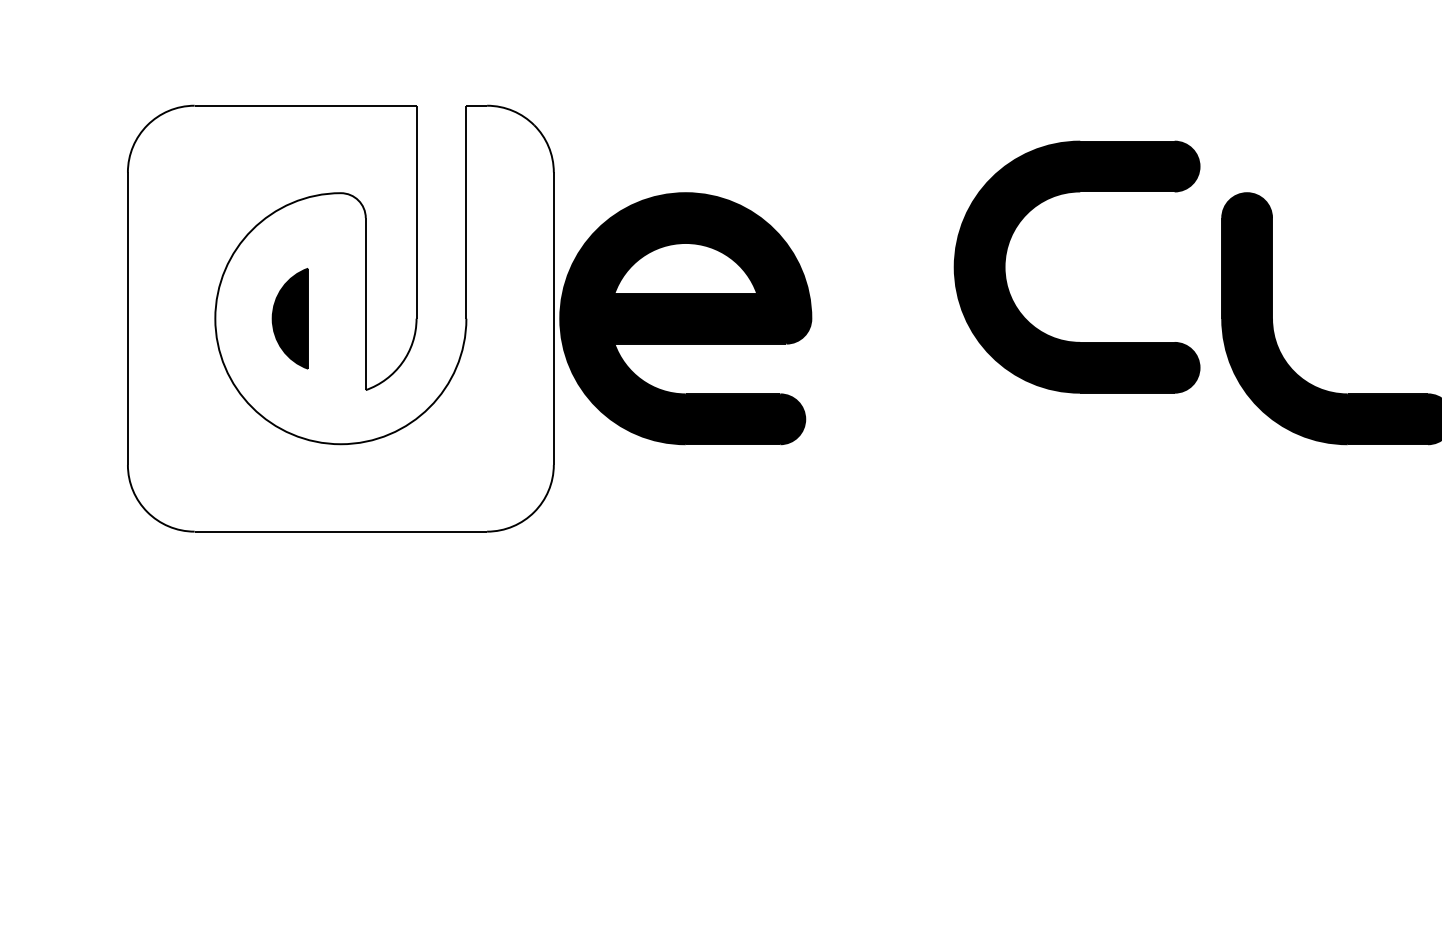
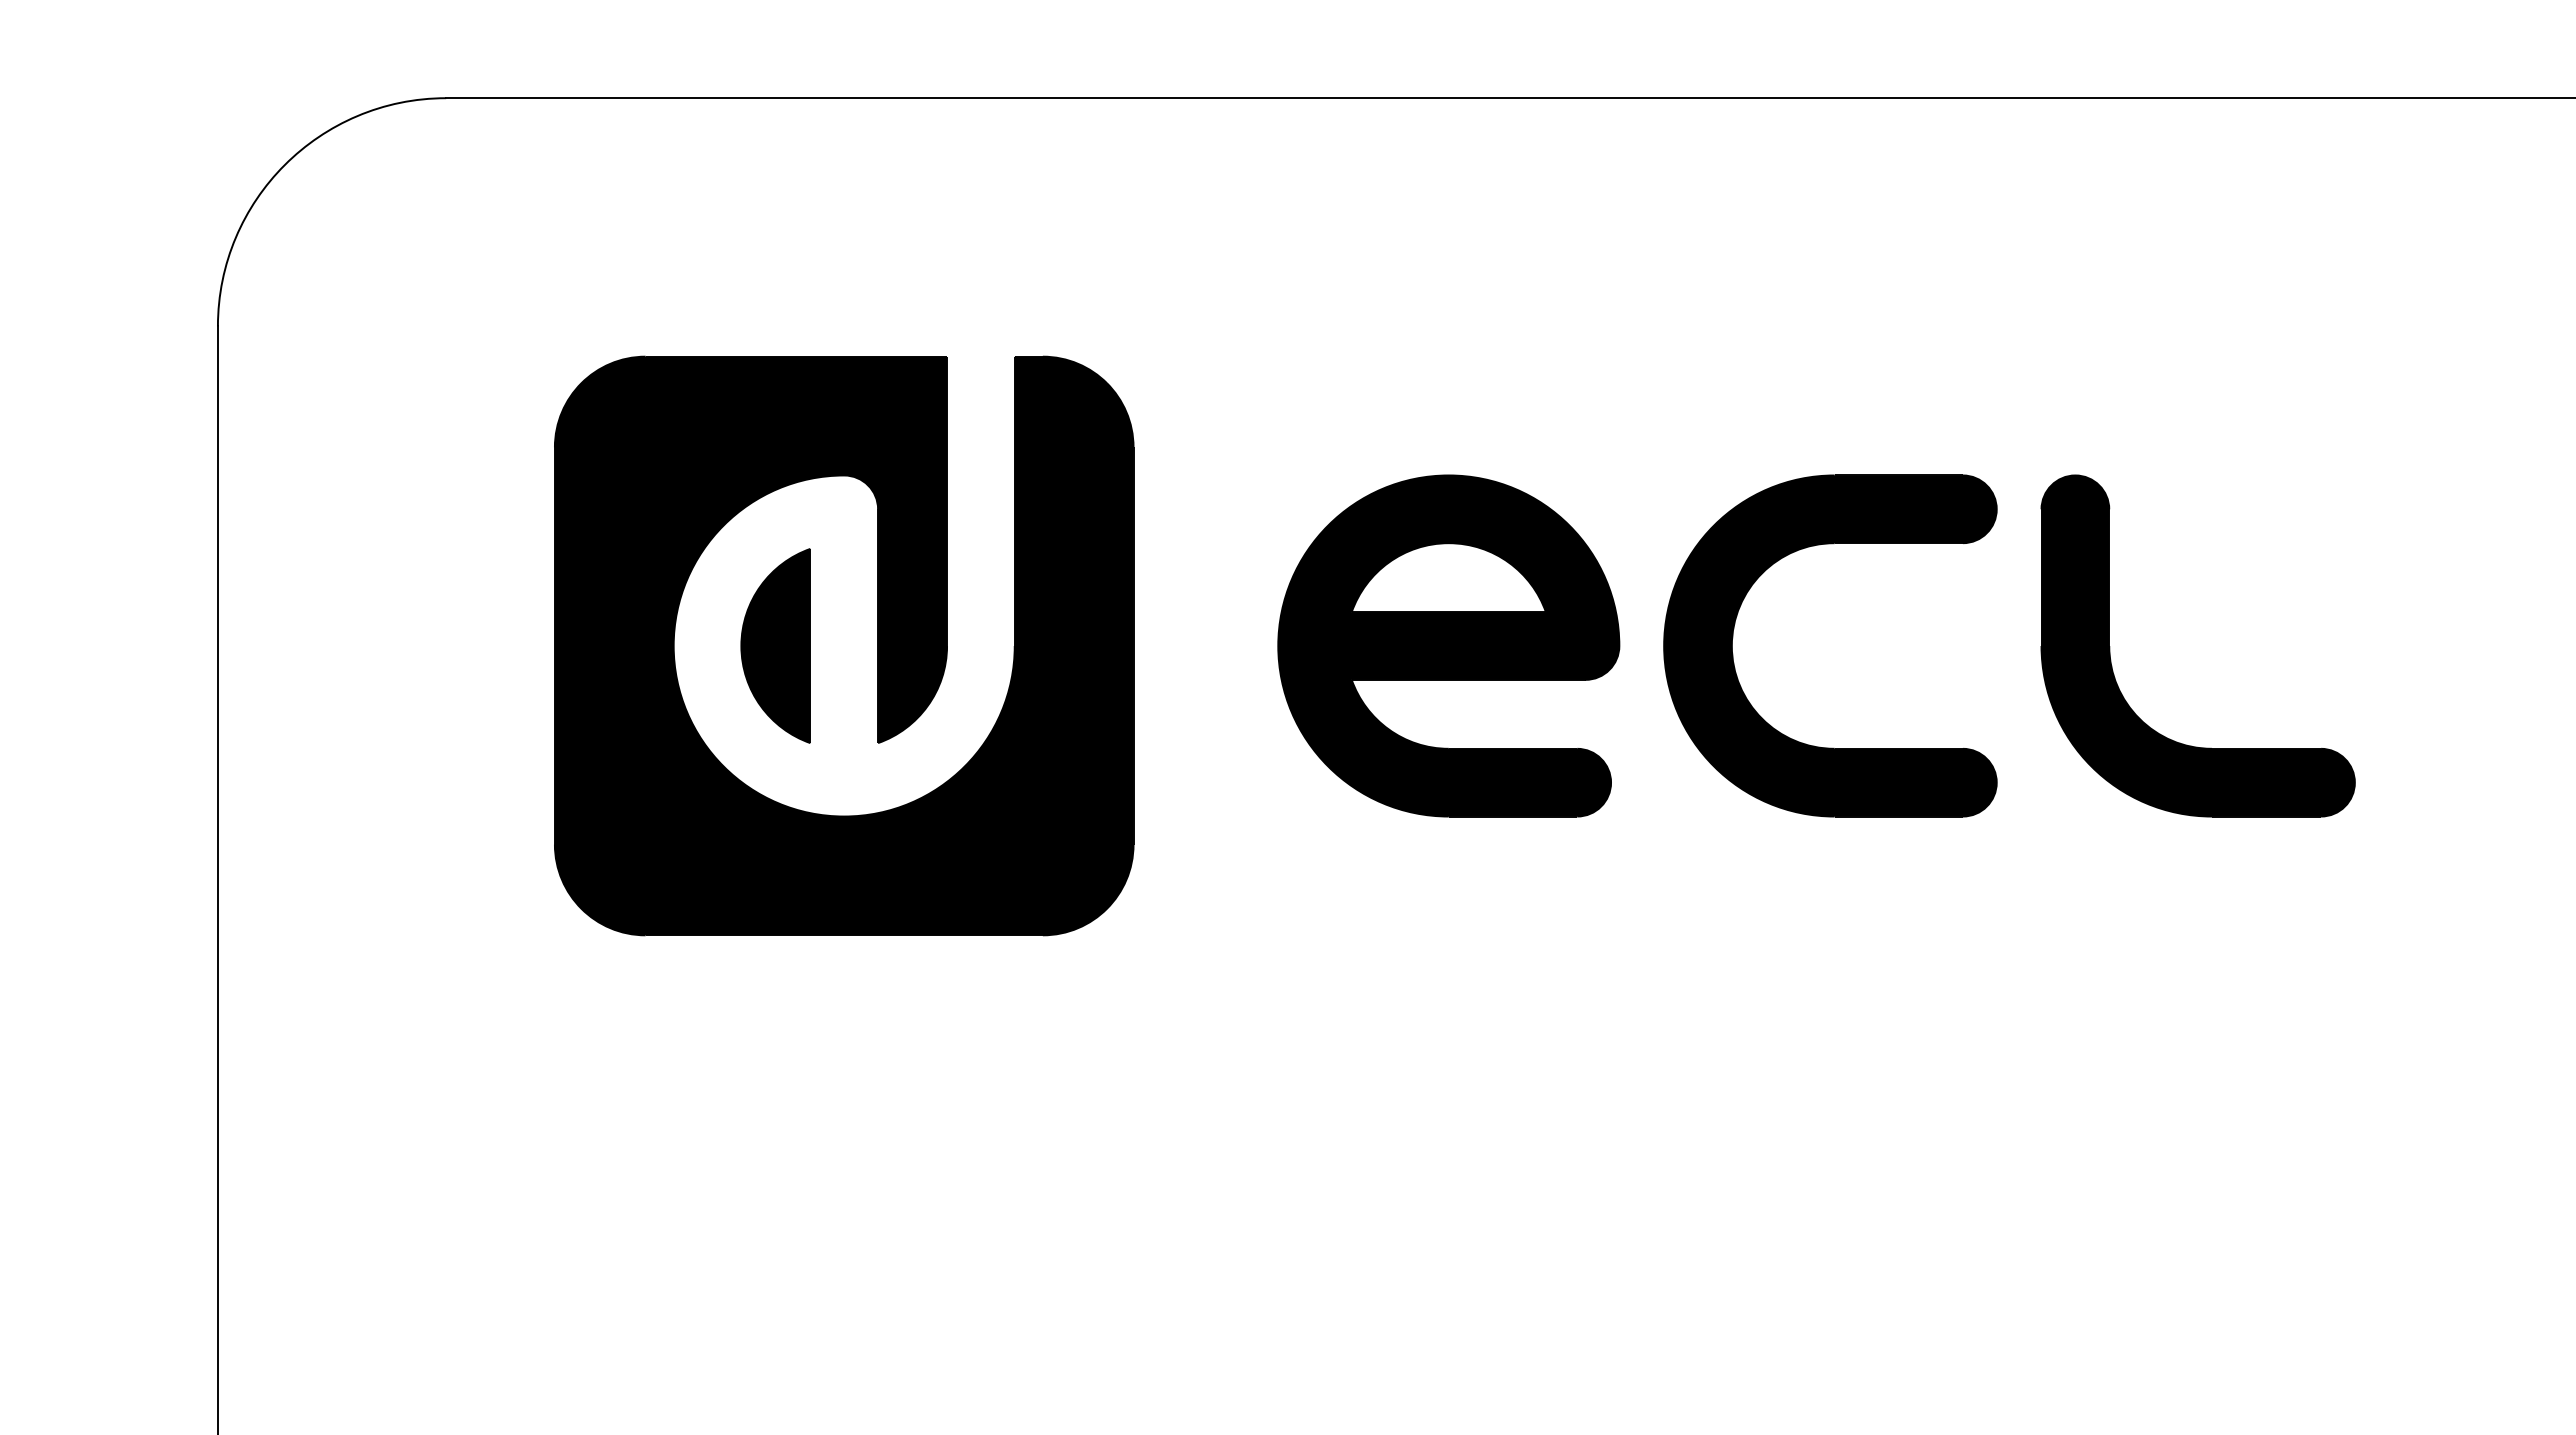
part: (1005, 261) -> (1733, 638), moved
part: (290, 318) -> (775, 645), size x1.43
fill: (340, 318) -> (843, 645), added
part: (685, 318) -> (1448, 645), moved

